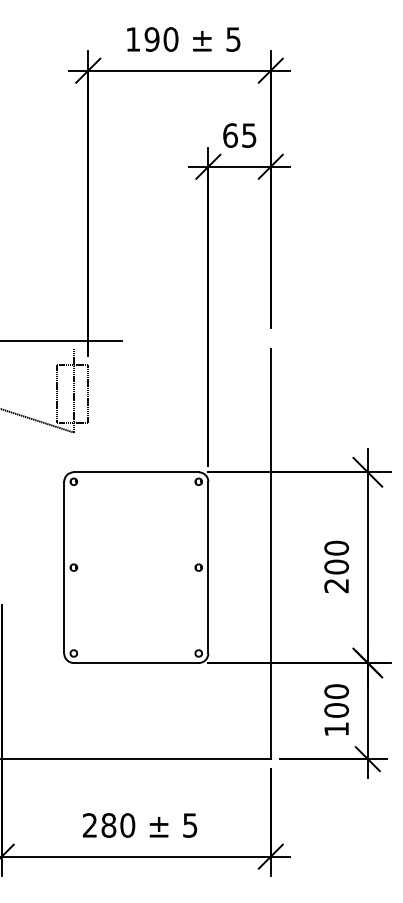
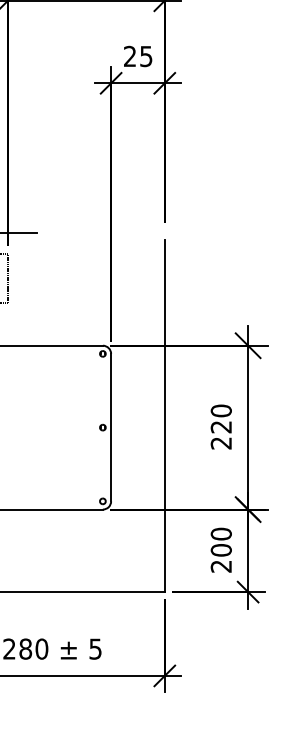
text: (230, 135) -> (130, 56), 65 -> 25
text: (336, 566) -> (221, 426), 200 -> 220
text: (336, 729) -> (221, 566), 100 -> 200

